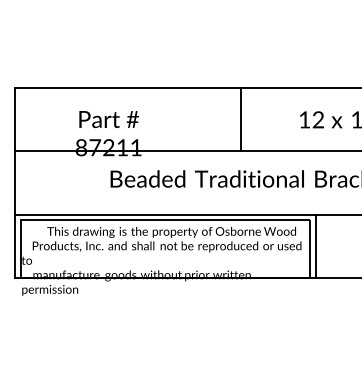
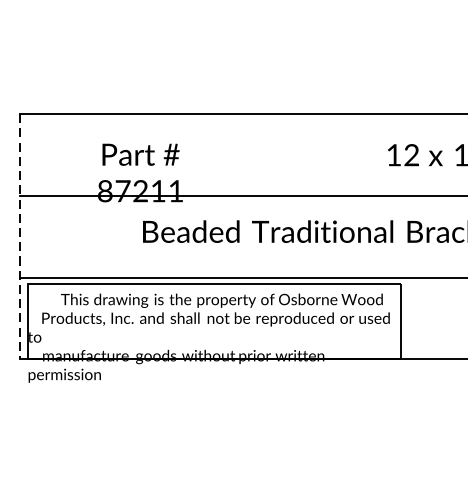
line: (241, 119) -> (312, 154), removed
line: (15, 182) -> (19, 236), solid -> dashed
line: (316, 245) -> (409, 317), removed

